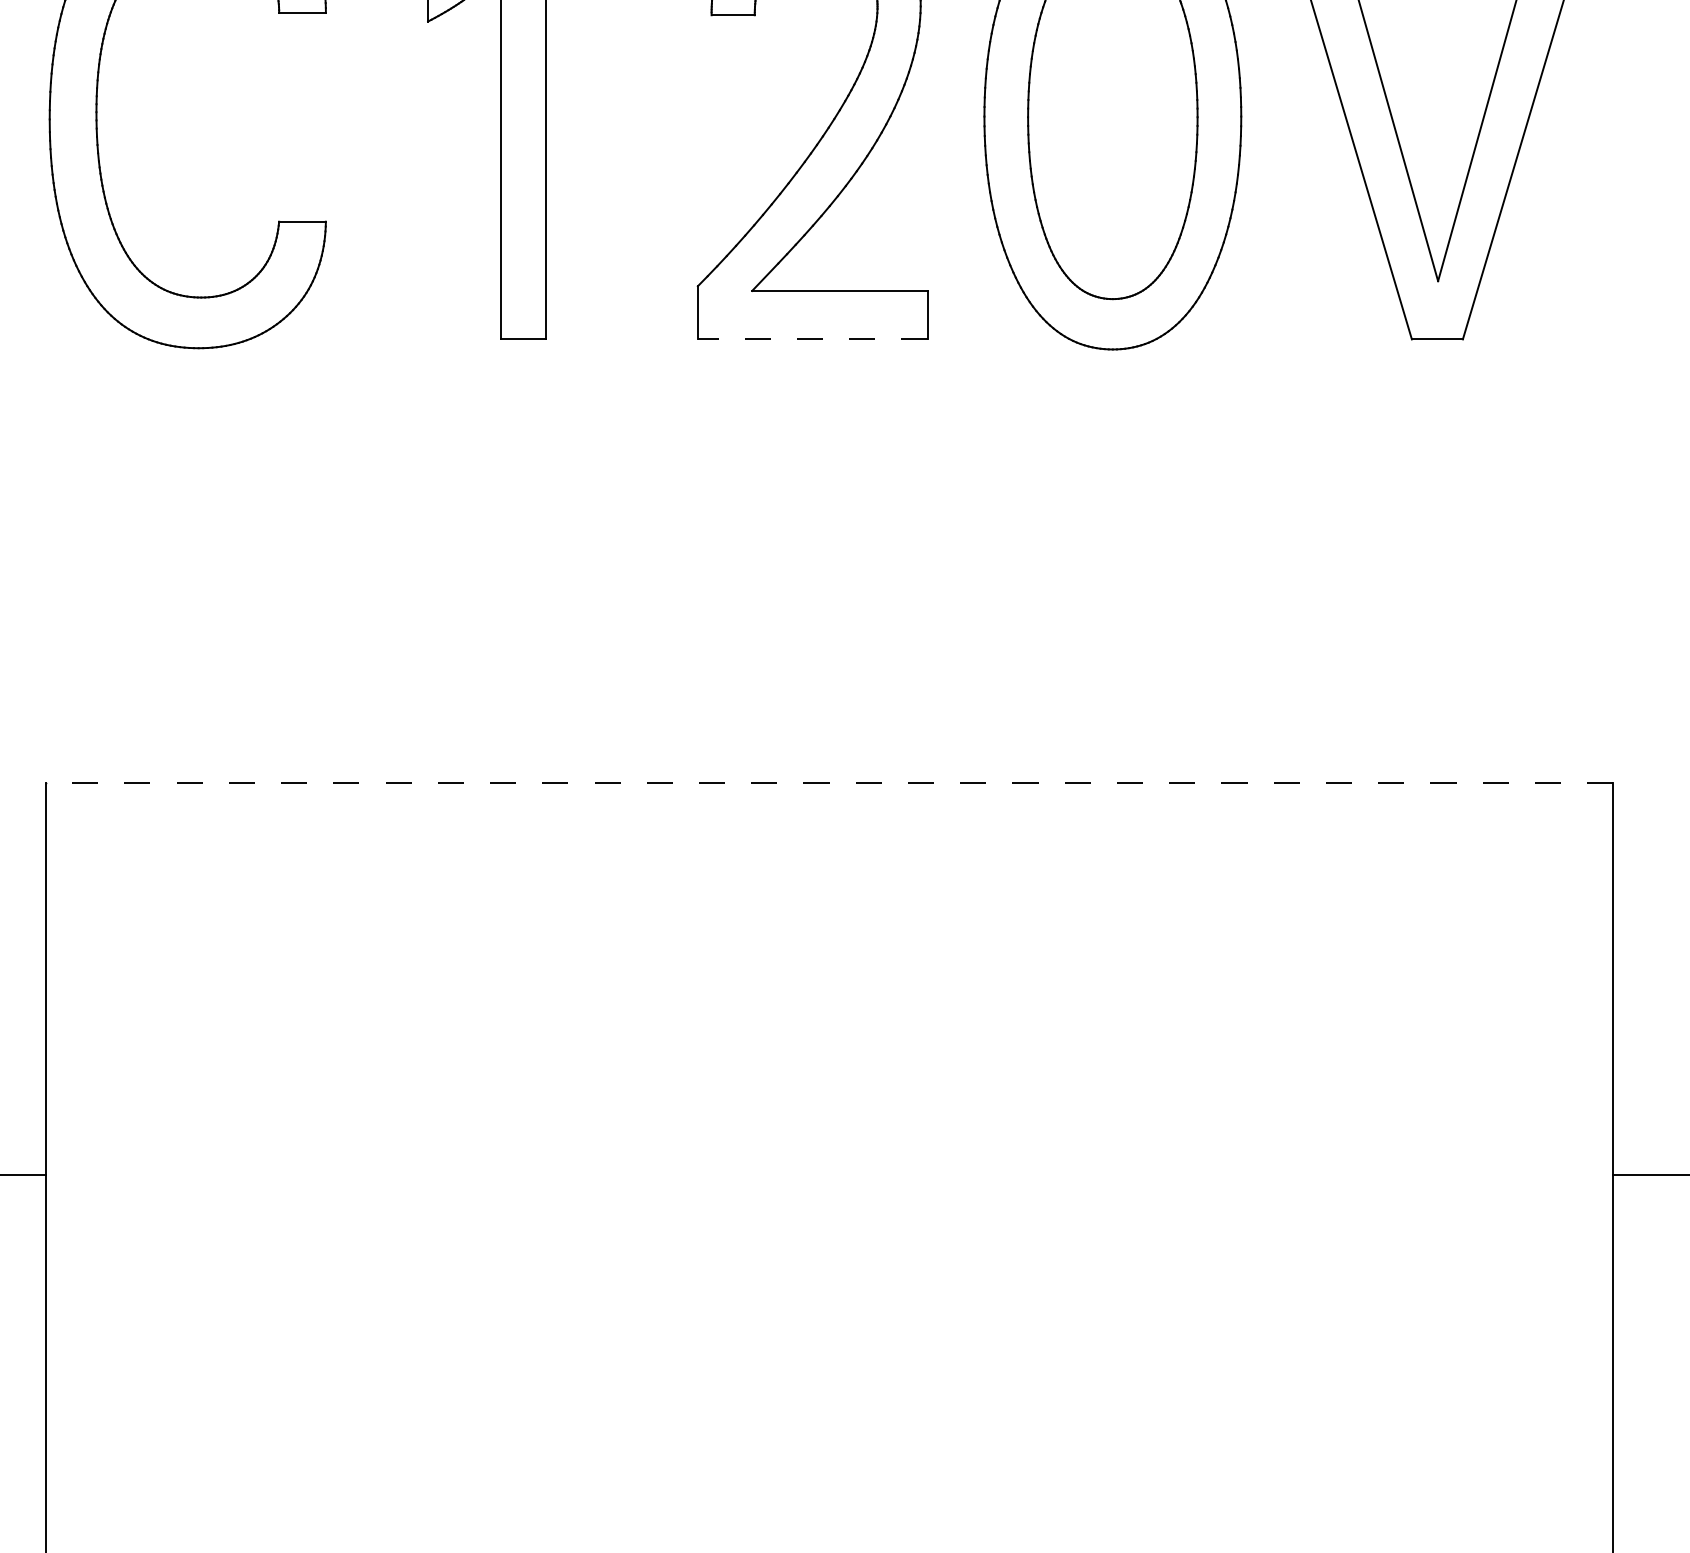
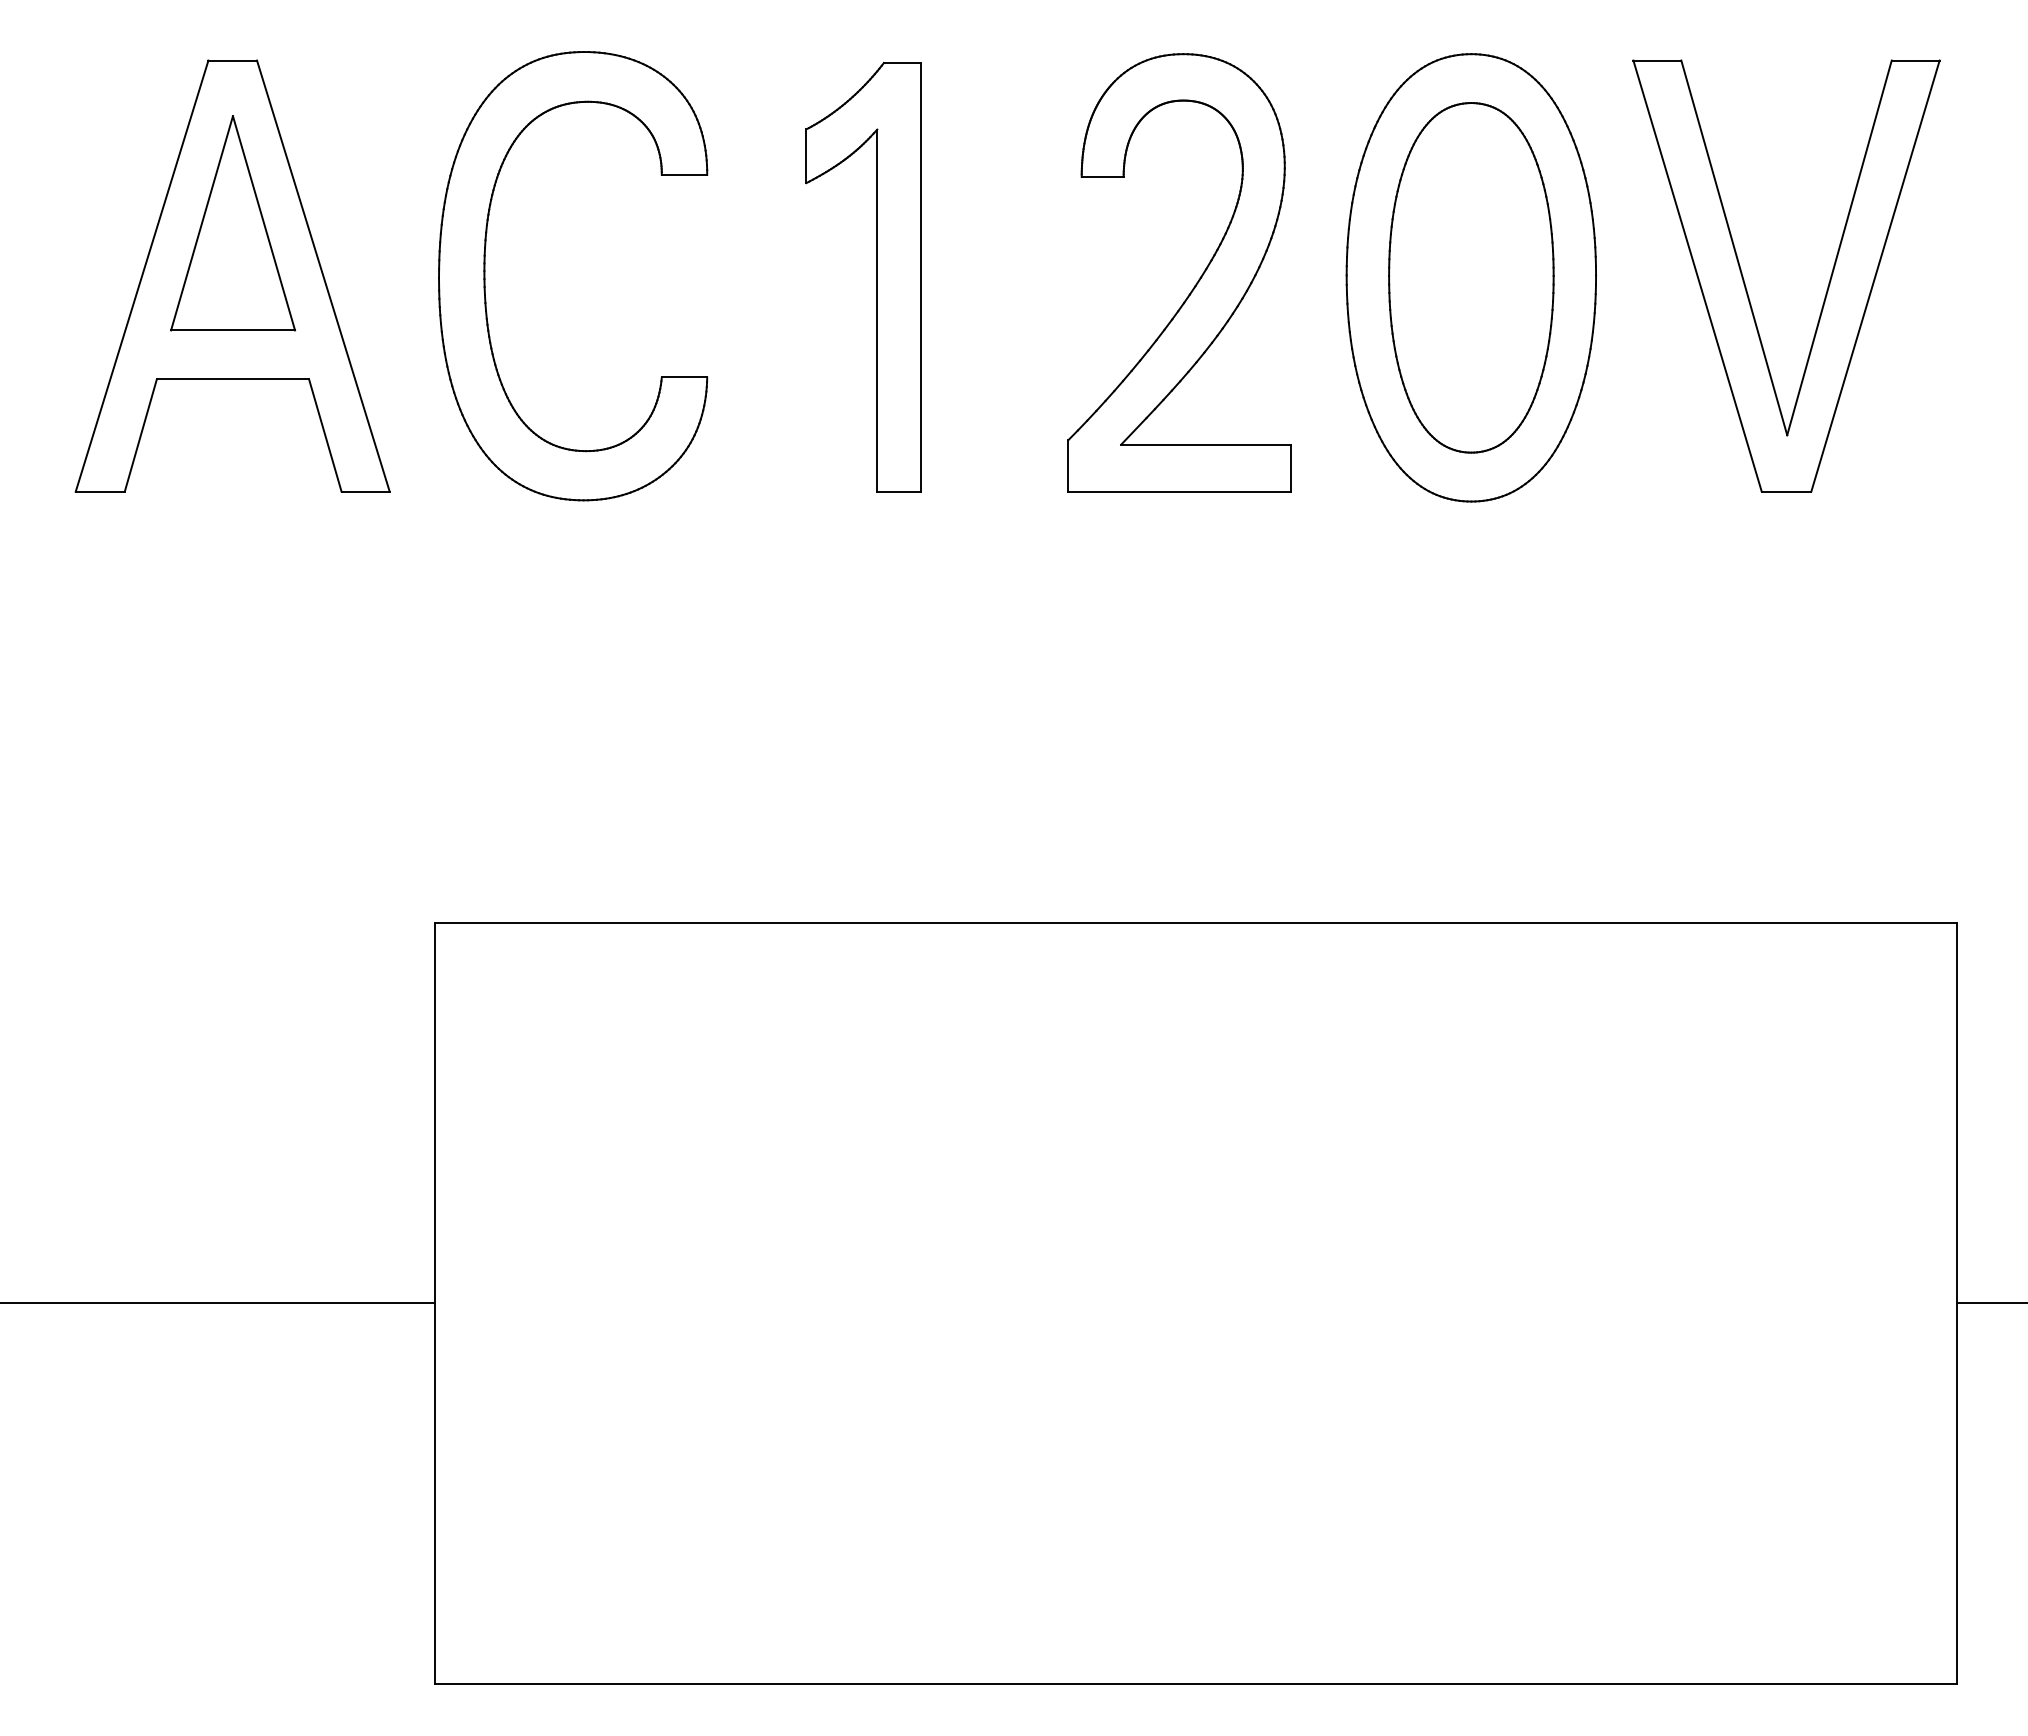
line: (812, 339) -> (1179, 491), dashed -> solid
line: (829, 783) -> (1196, 923), dashed -> solid

